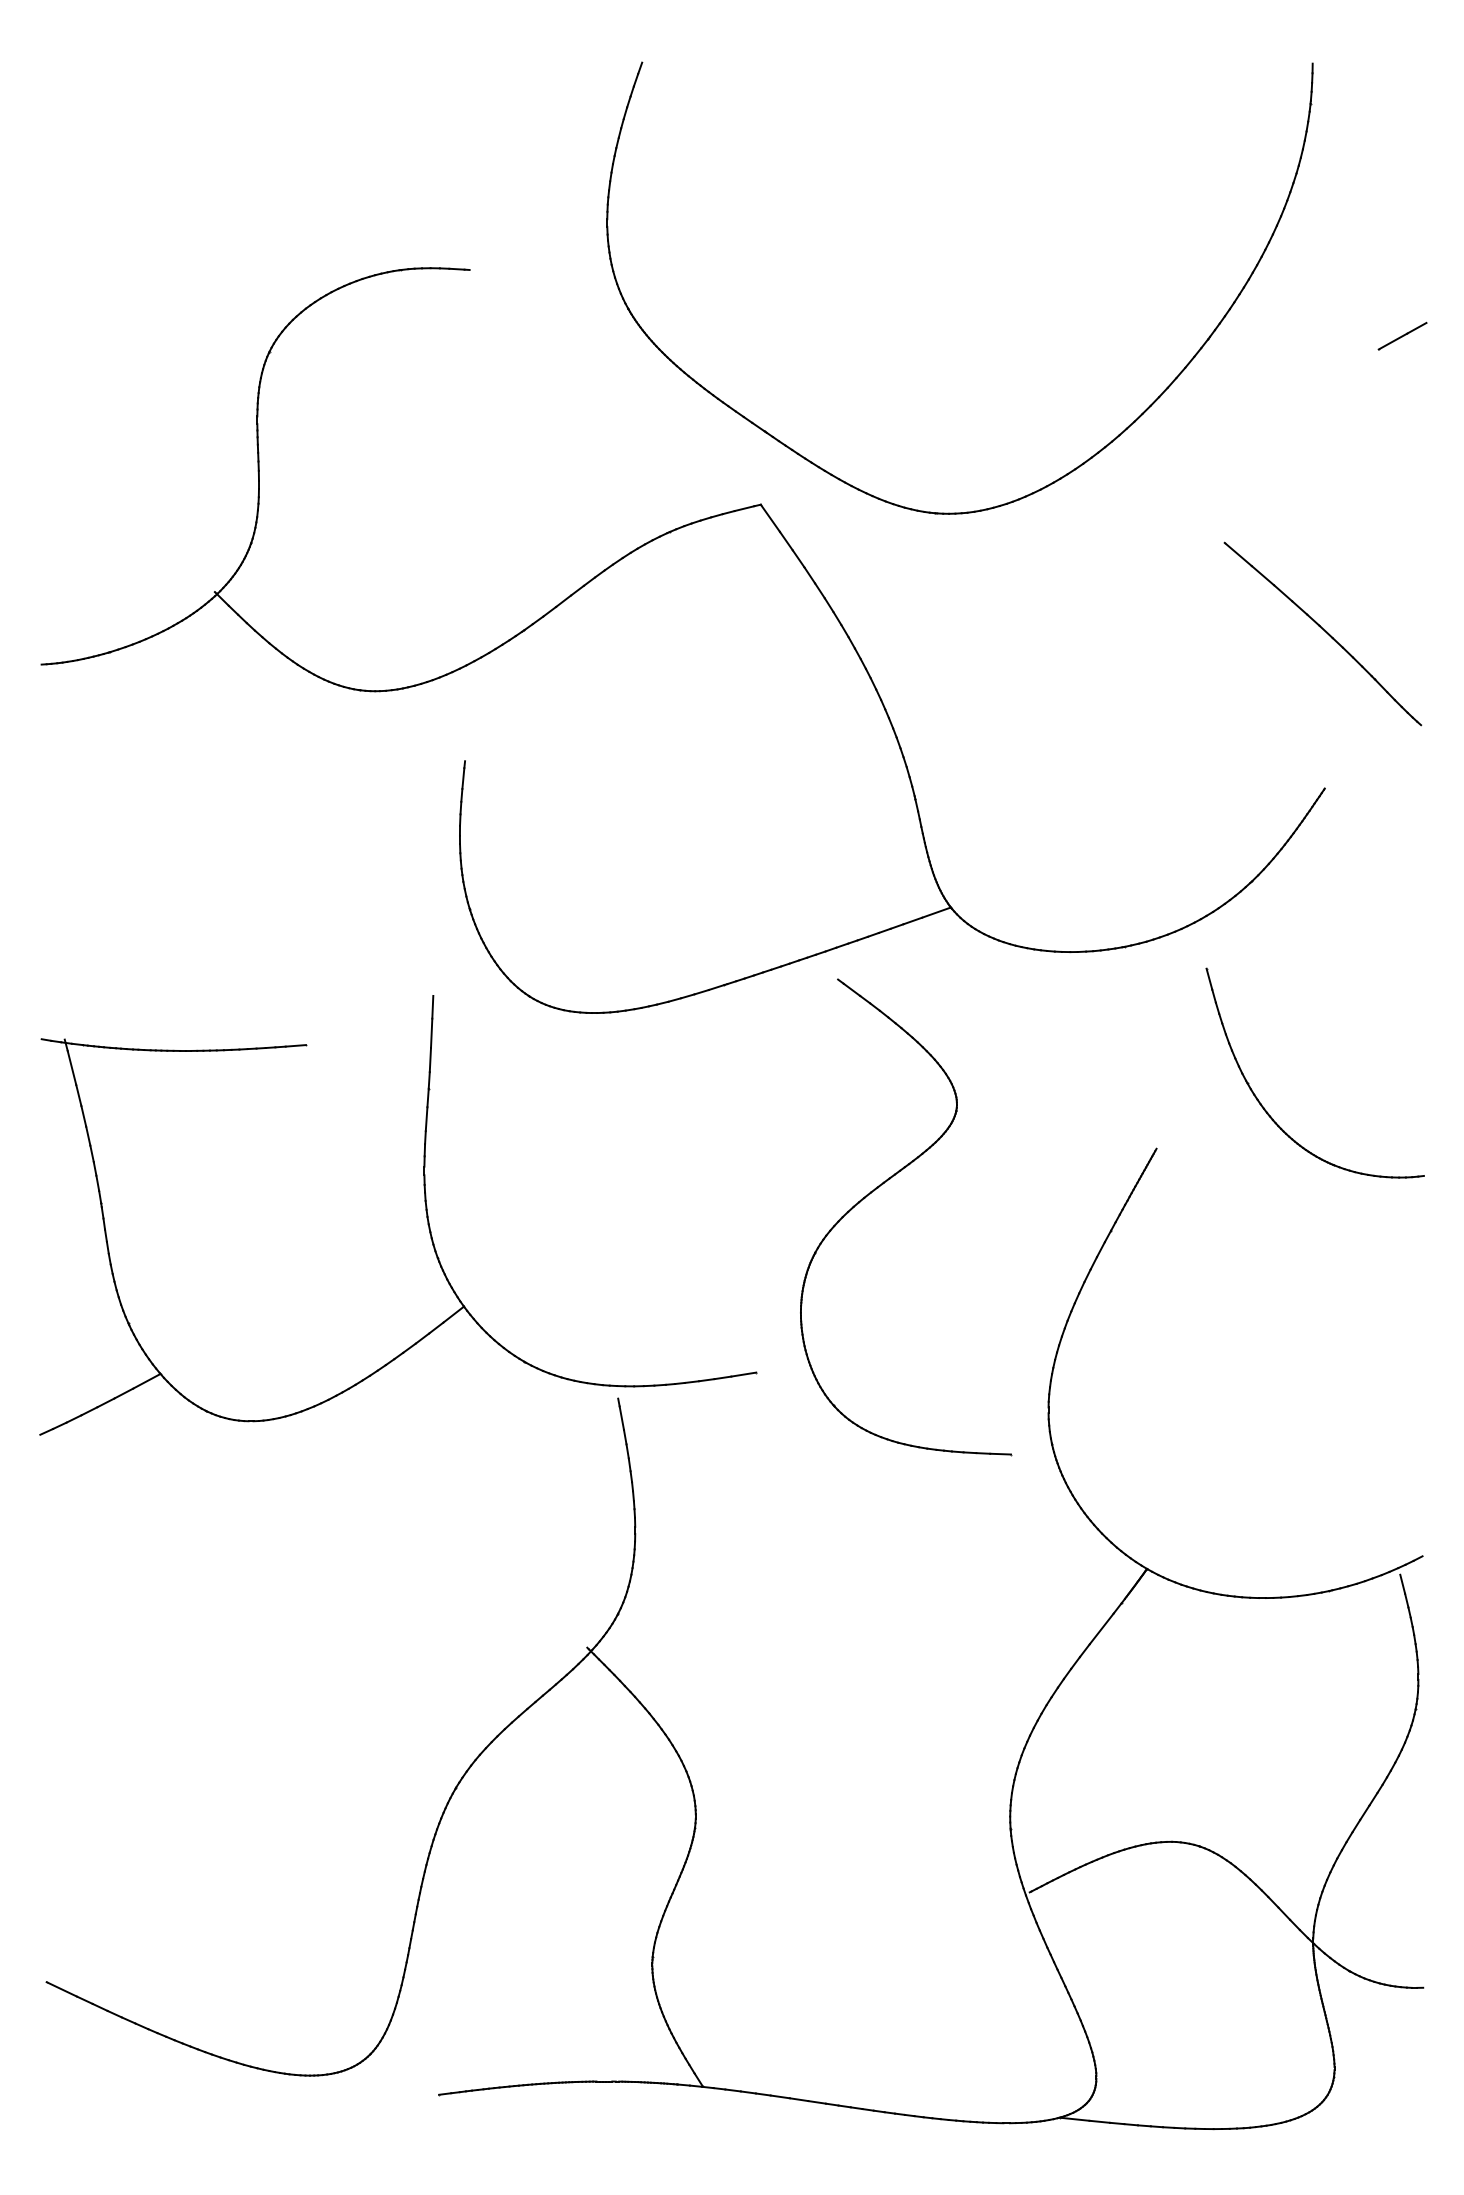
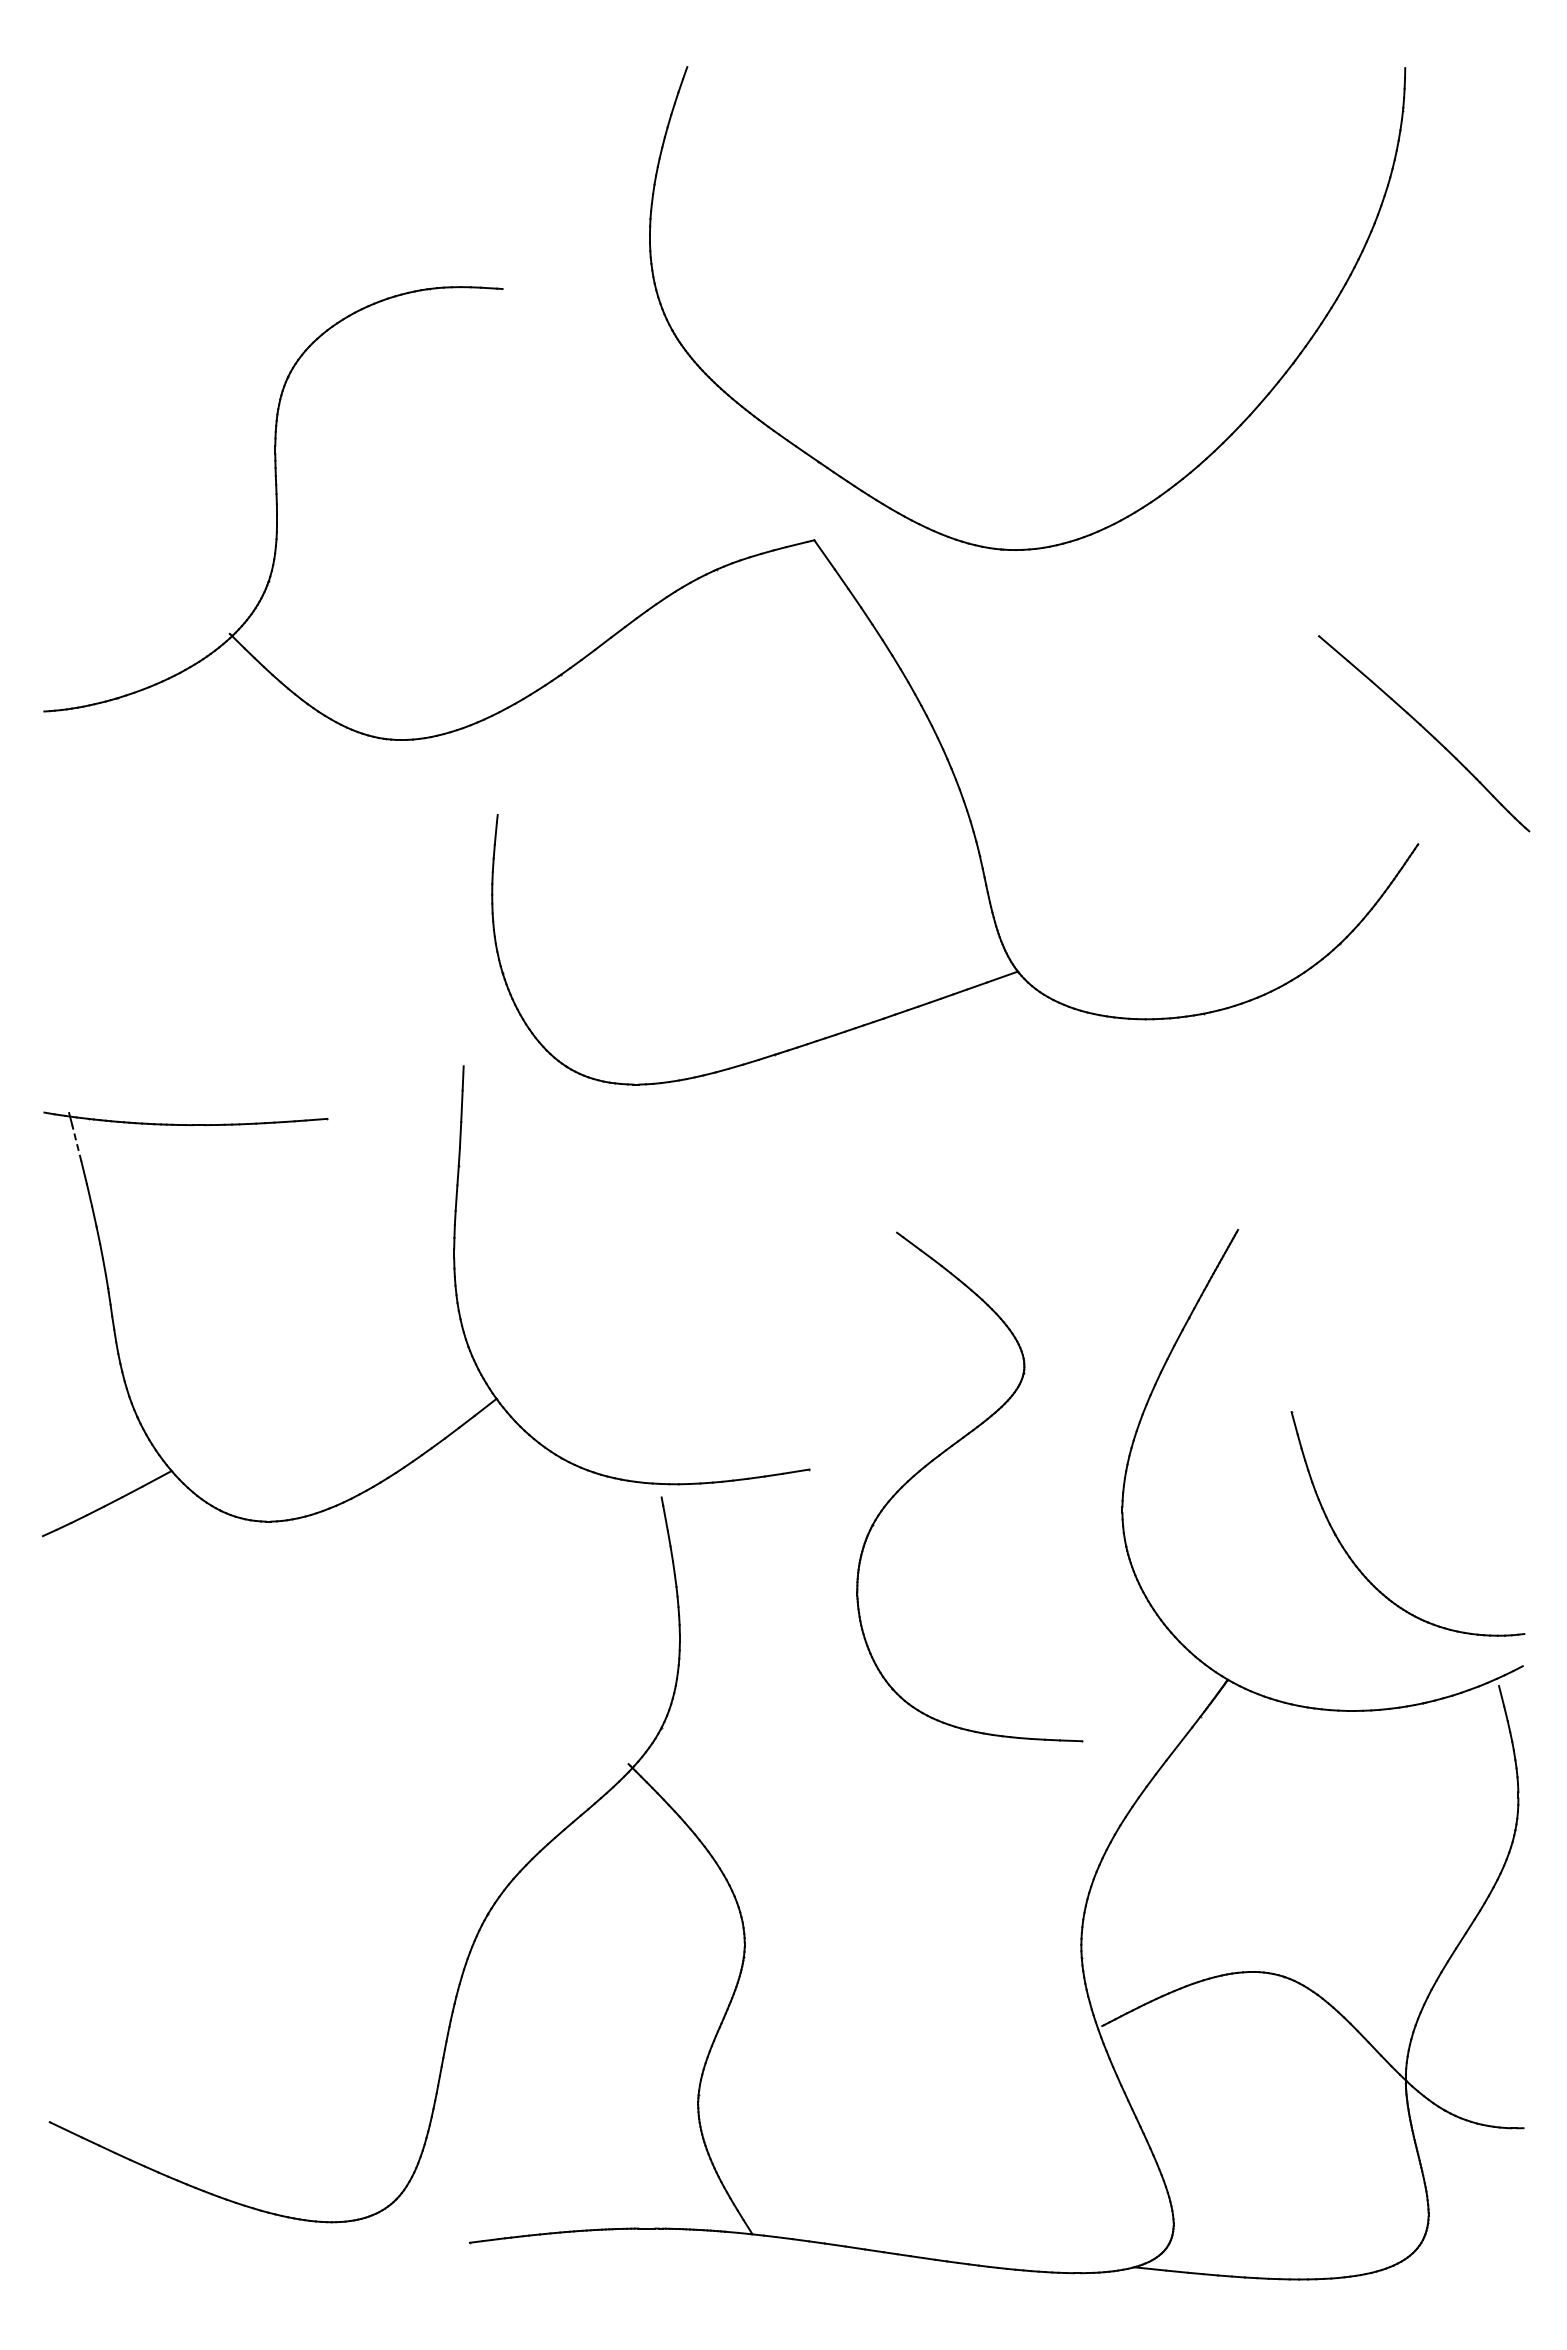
line: (1402, 335) -> (1501, 359), removed
part: (1323, 633) -> (1424, 733), moved
line: (71, 1068) -> (76, 1143), solid -> dashed
part: (1267, 1111) -> (1356, 1564), moved
part: (880, 1186) -> (942, 1454), moved

